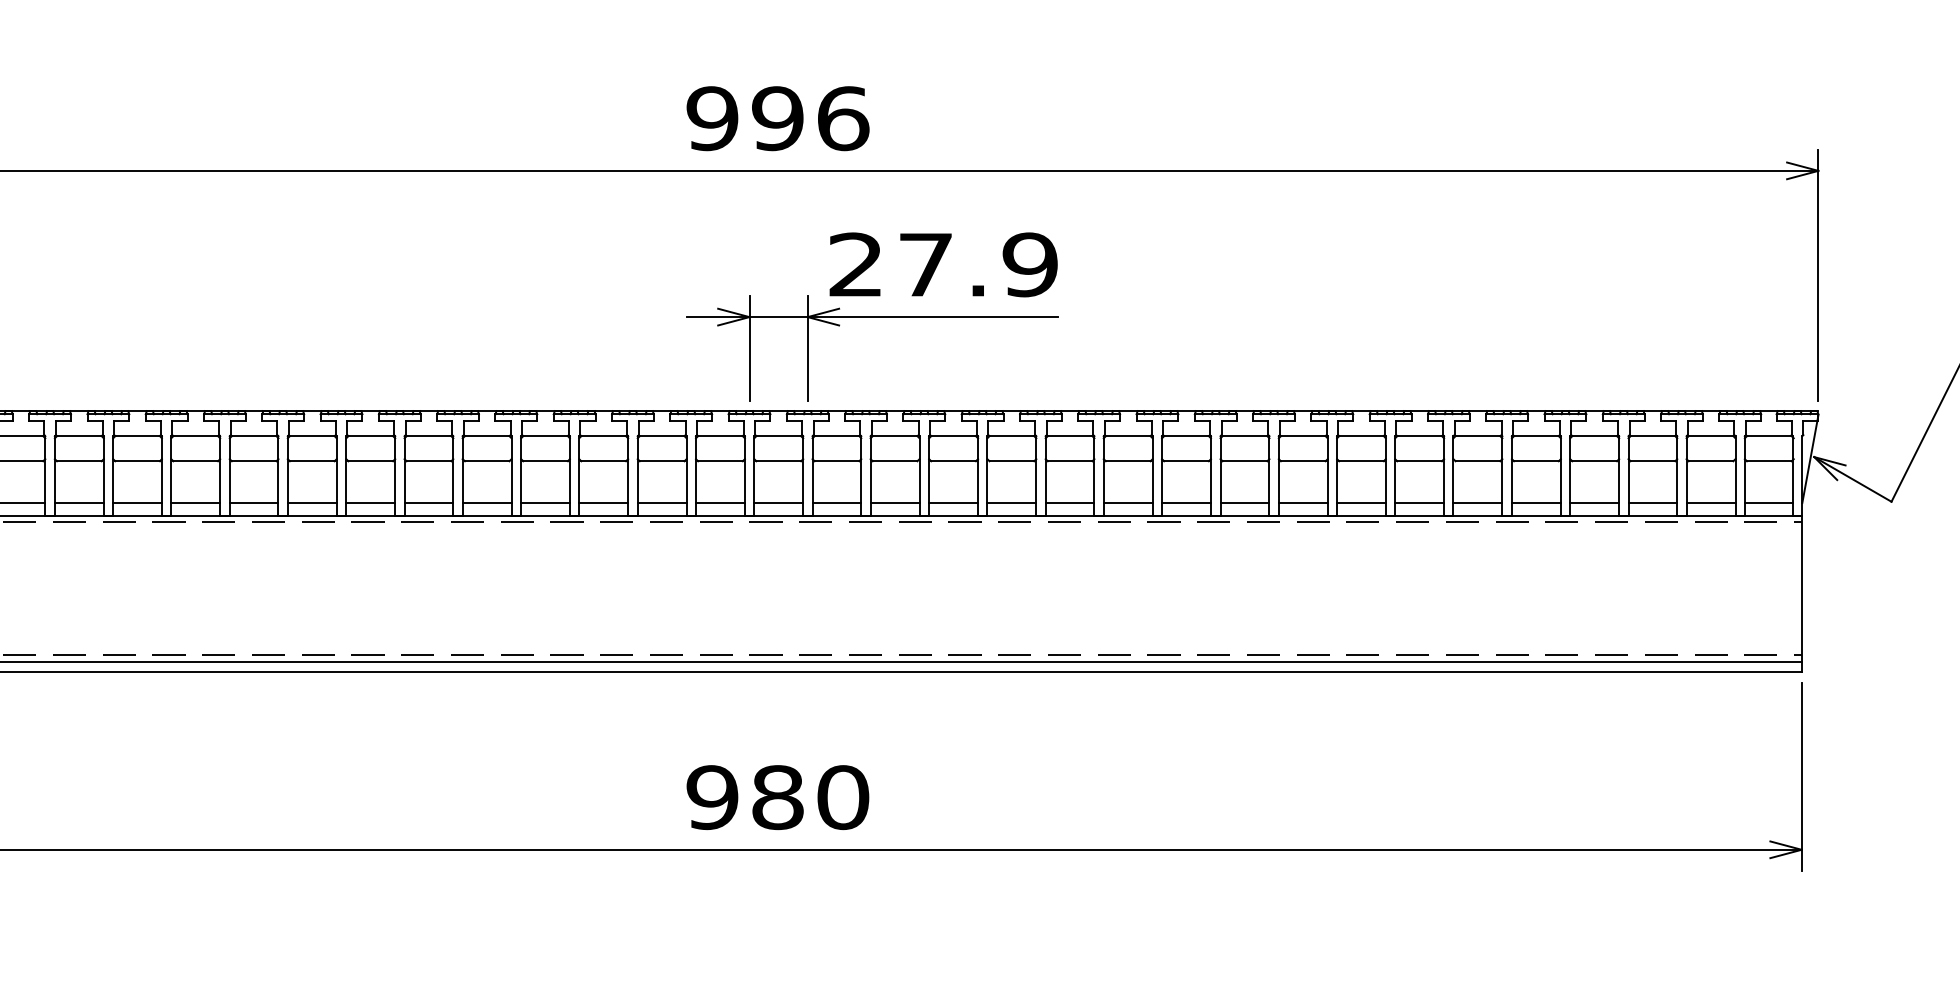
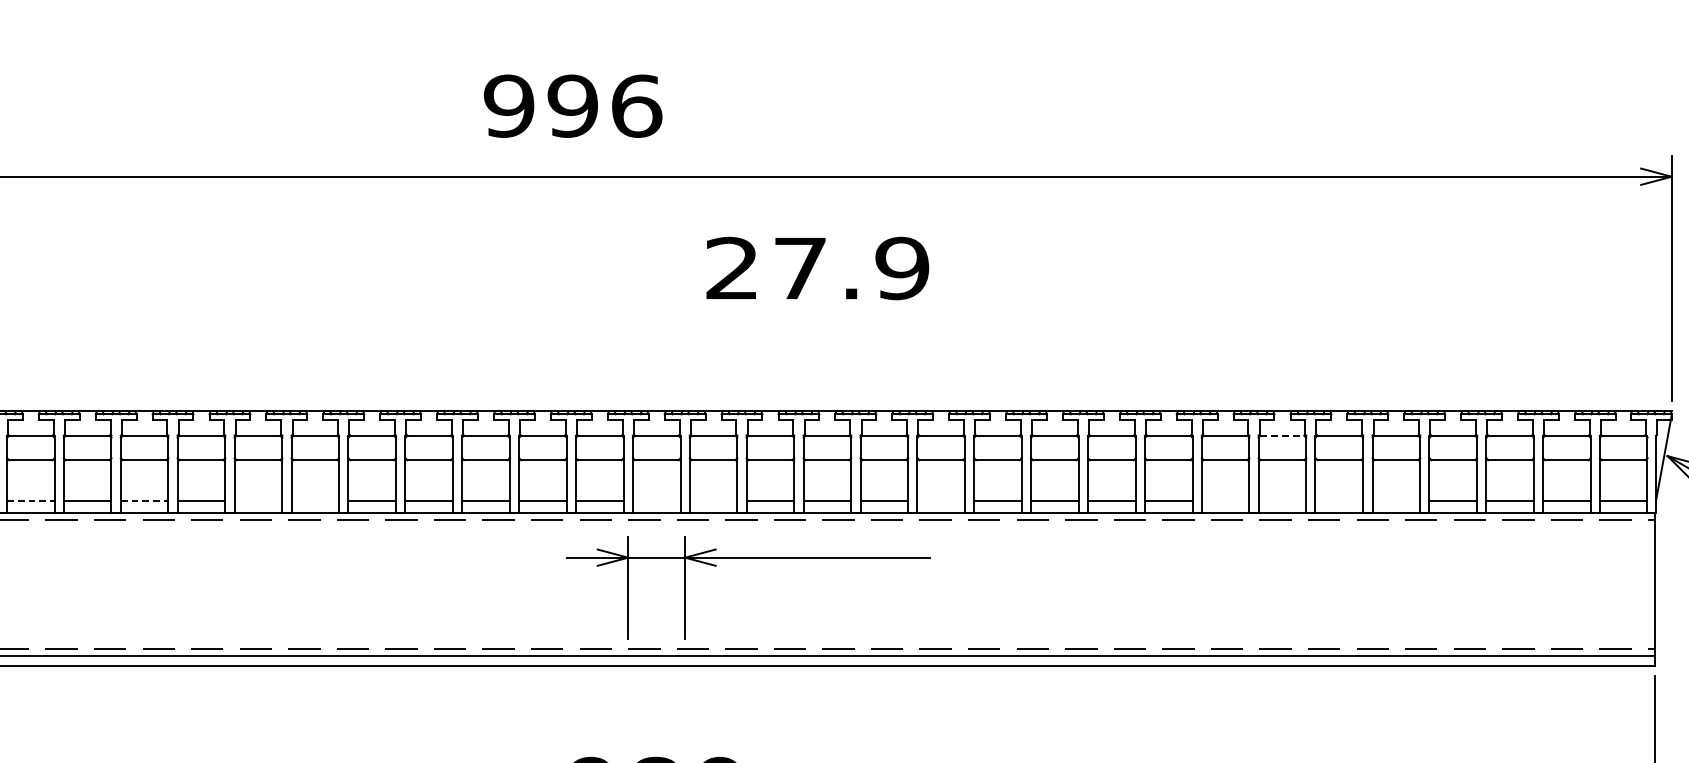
text: (777, 118) -> (572, 106), moved
part: (872, 317) -> (748, 558), moved
line: (1420, 436) -> (1283, 436), solid -> dashed
line: (138, 503) -> (31, 501), solid -> dashed
line: (254, 503) -> (145, 501), solid -> dashed
line: (370, 503) -> (258, 501), removed
line: (428, 503) -> (314, 501), removed
line: (778, 503) -> (656, 501), removed
line: (836, 503) -> (713, 501), removed
line: (1069, 503) -> (940, 501), removed
line: (1361, 503) -> (1225, 501), removed
line: (1419, 503) -> (1282, 501), removed
line: (1477, 503) -> (1338, 501), removed
line: (1535, 503) -> (1395, 501), removed

